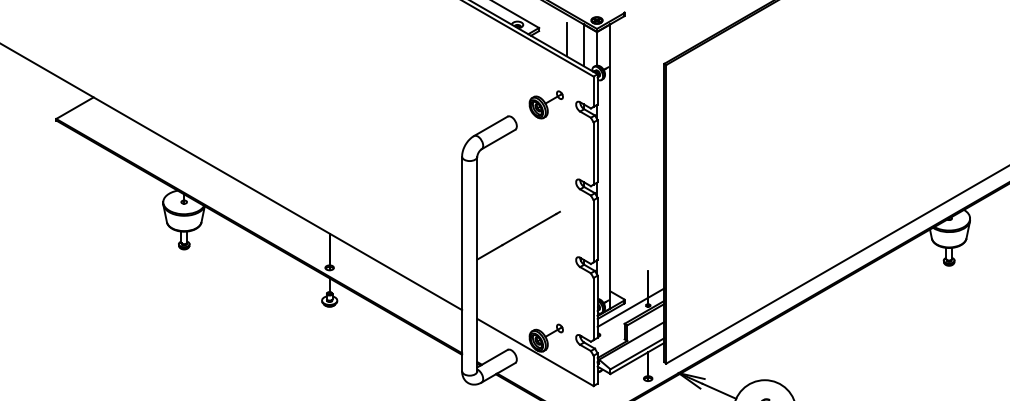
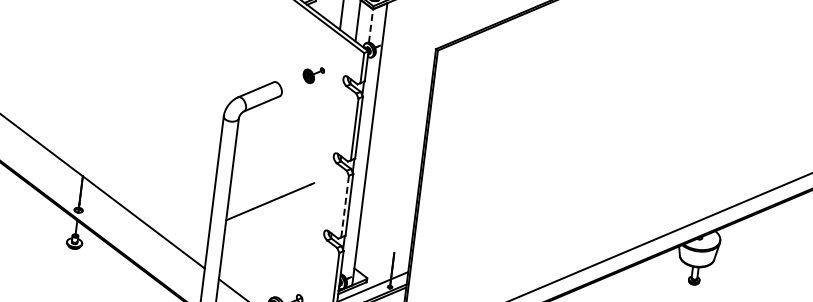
line: (597, 48) -> (371, 25), solid -> dashed
part: (545, 104) -> (313, 74), size x0.6
line: (593, 230) -> (345, 205), solid -> dashed

